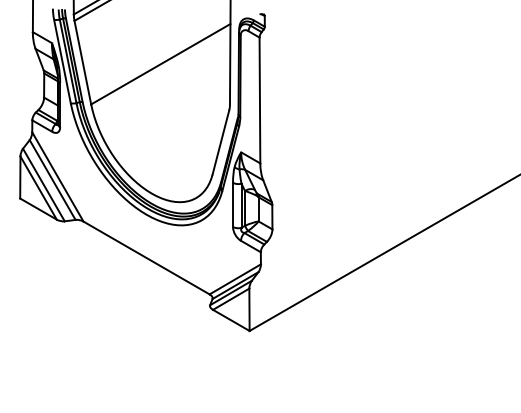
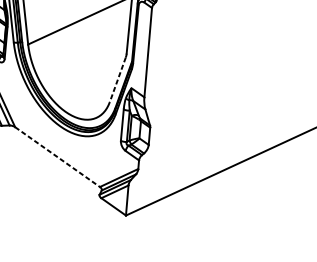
line: (220, 142) -> (117, 79), solid -> dashed
line: (146, 258) -> (57, 157), solid -> dashed

